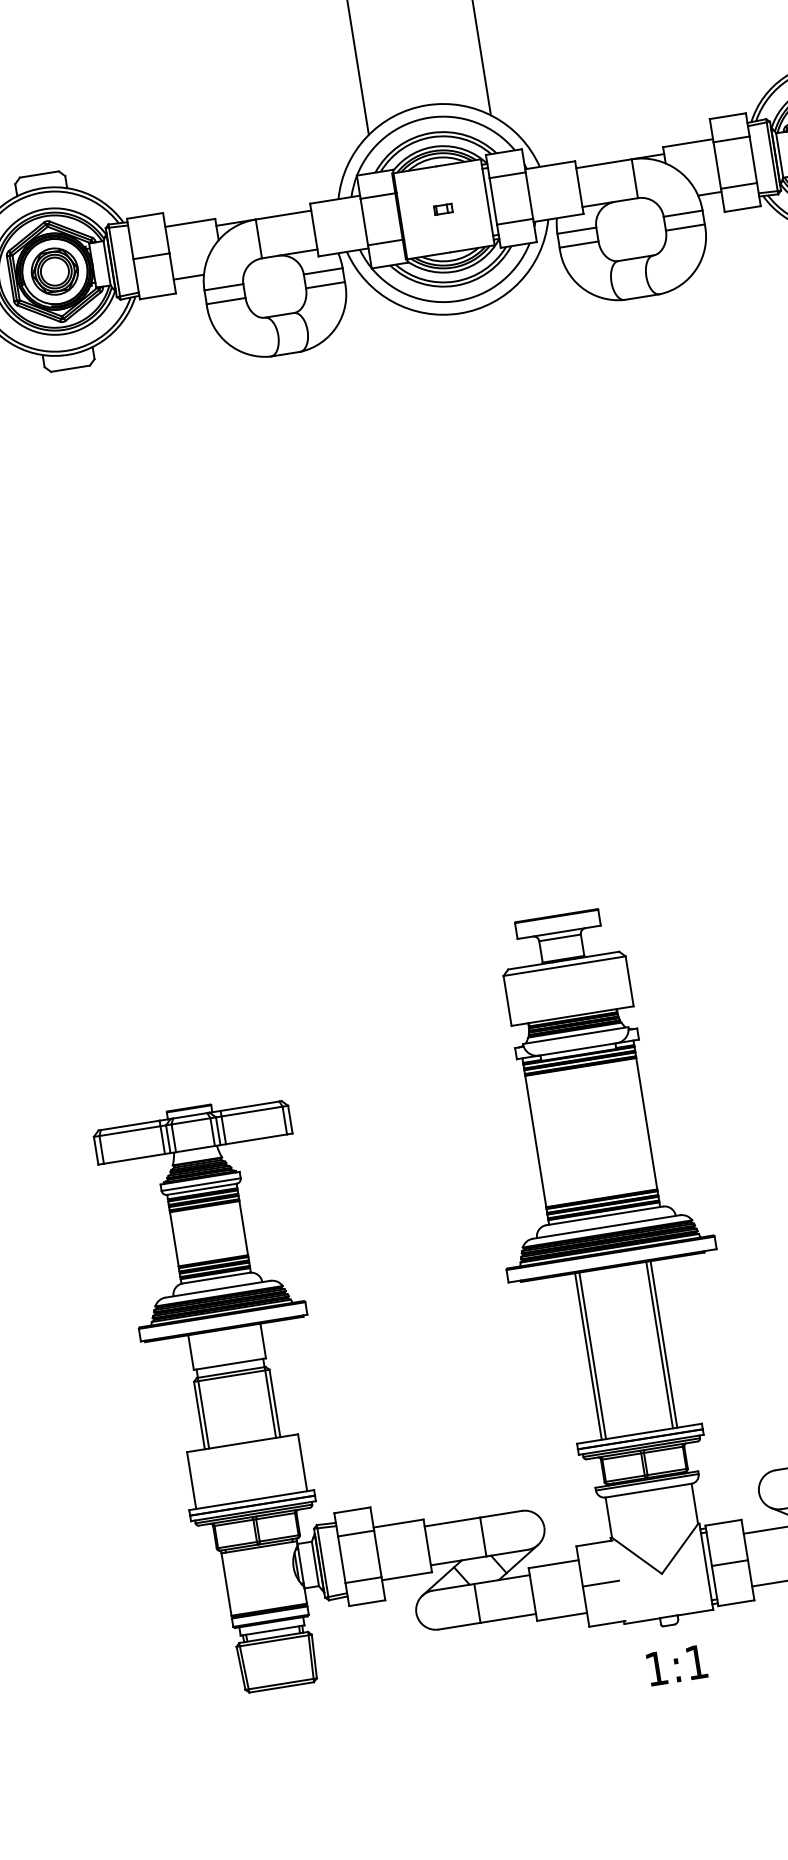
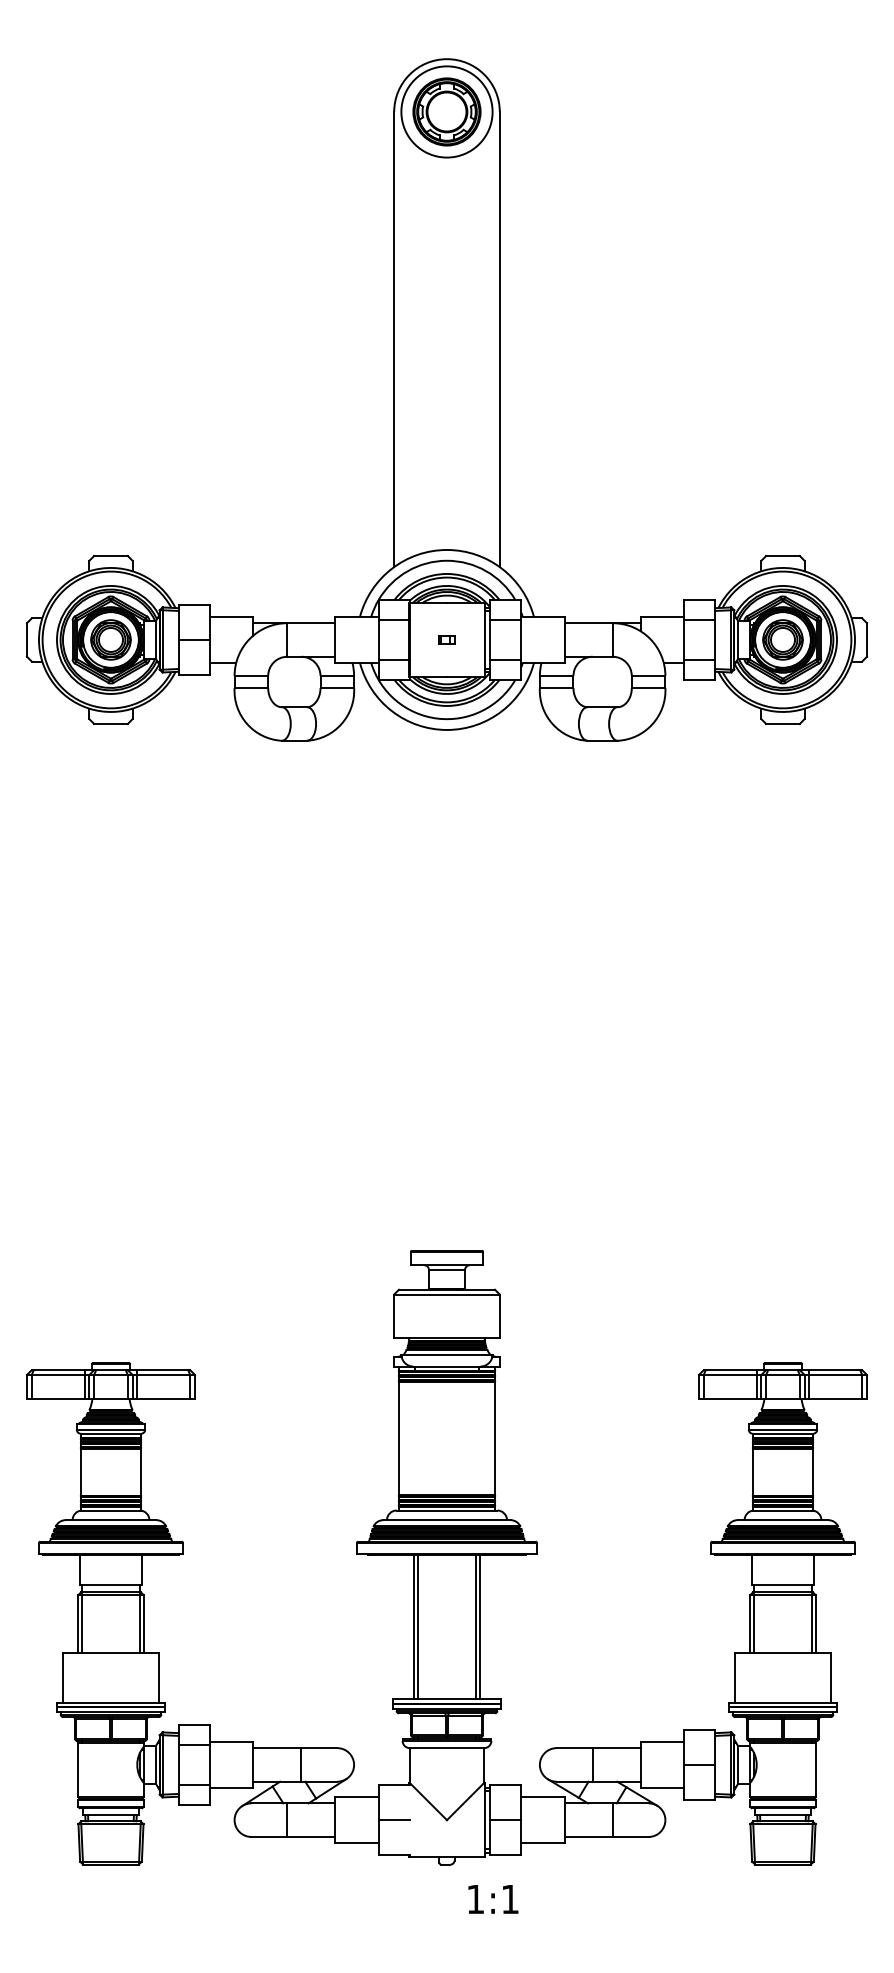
text: (677, 1665) -> (493, 1899), moved

